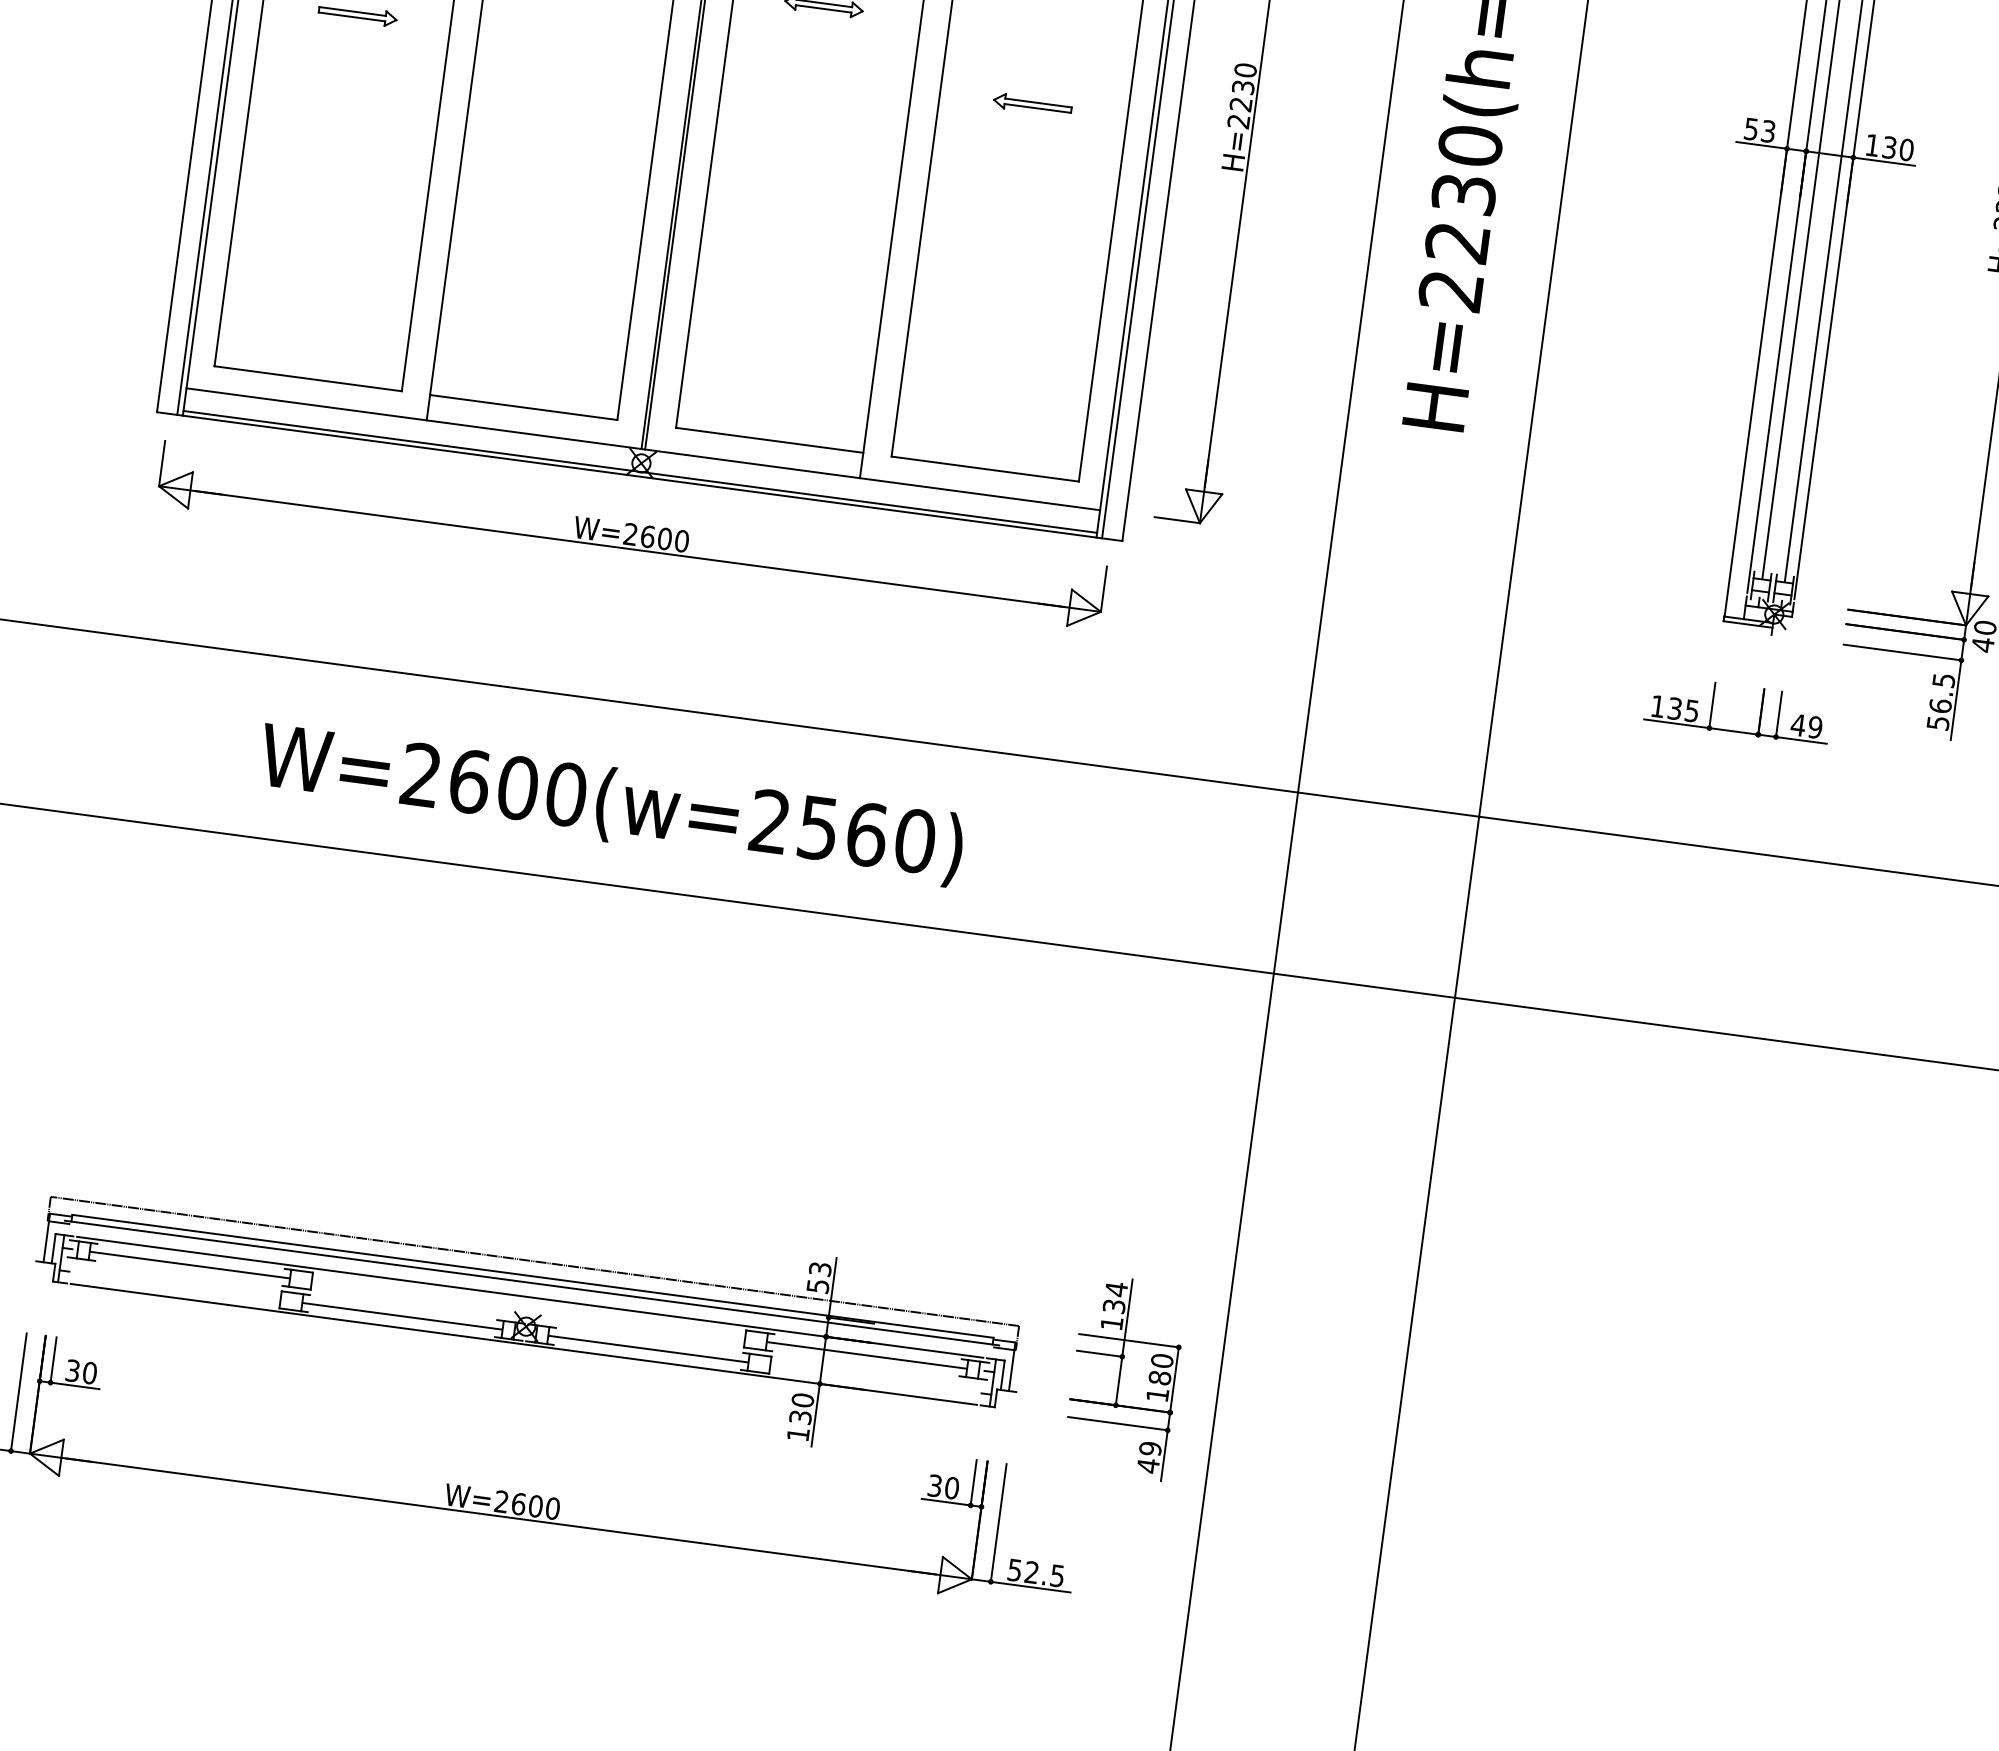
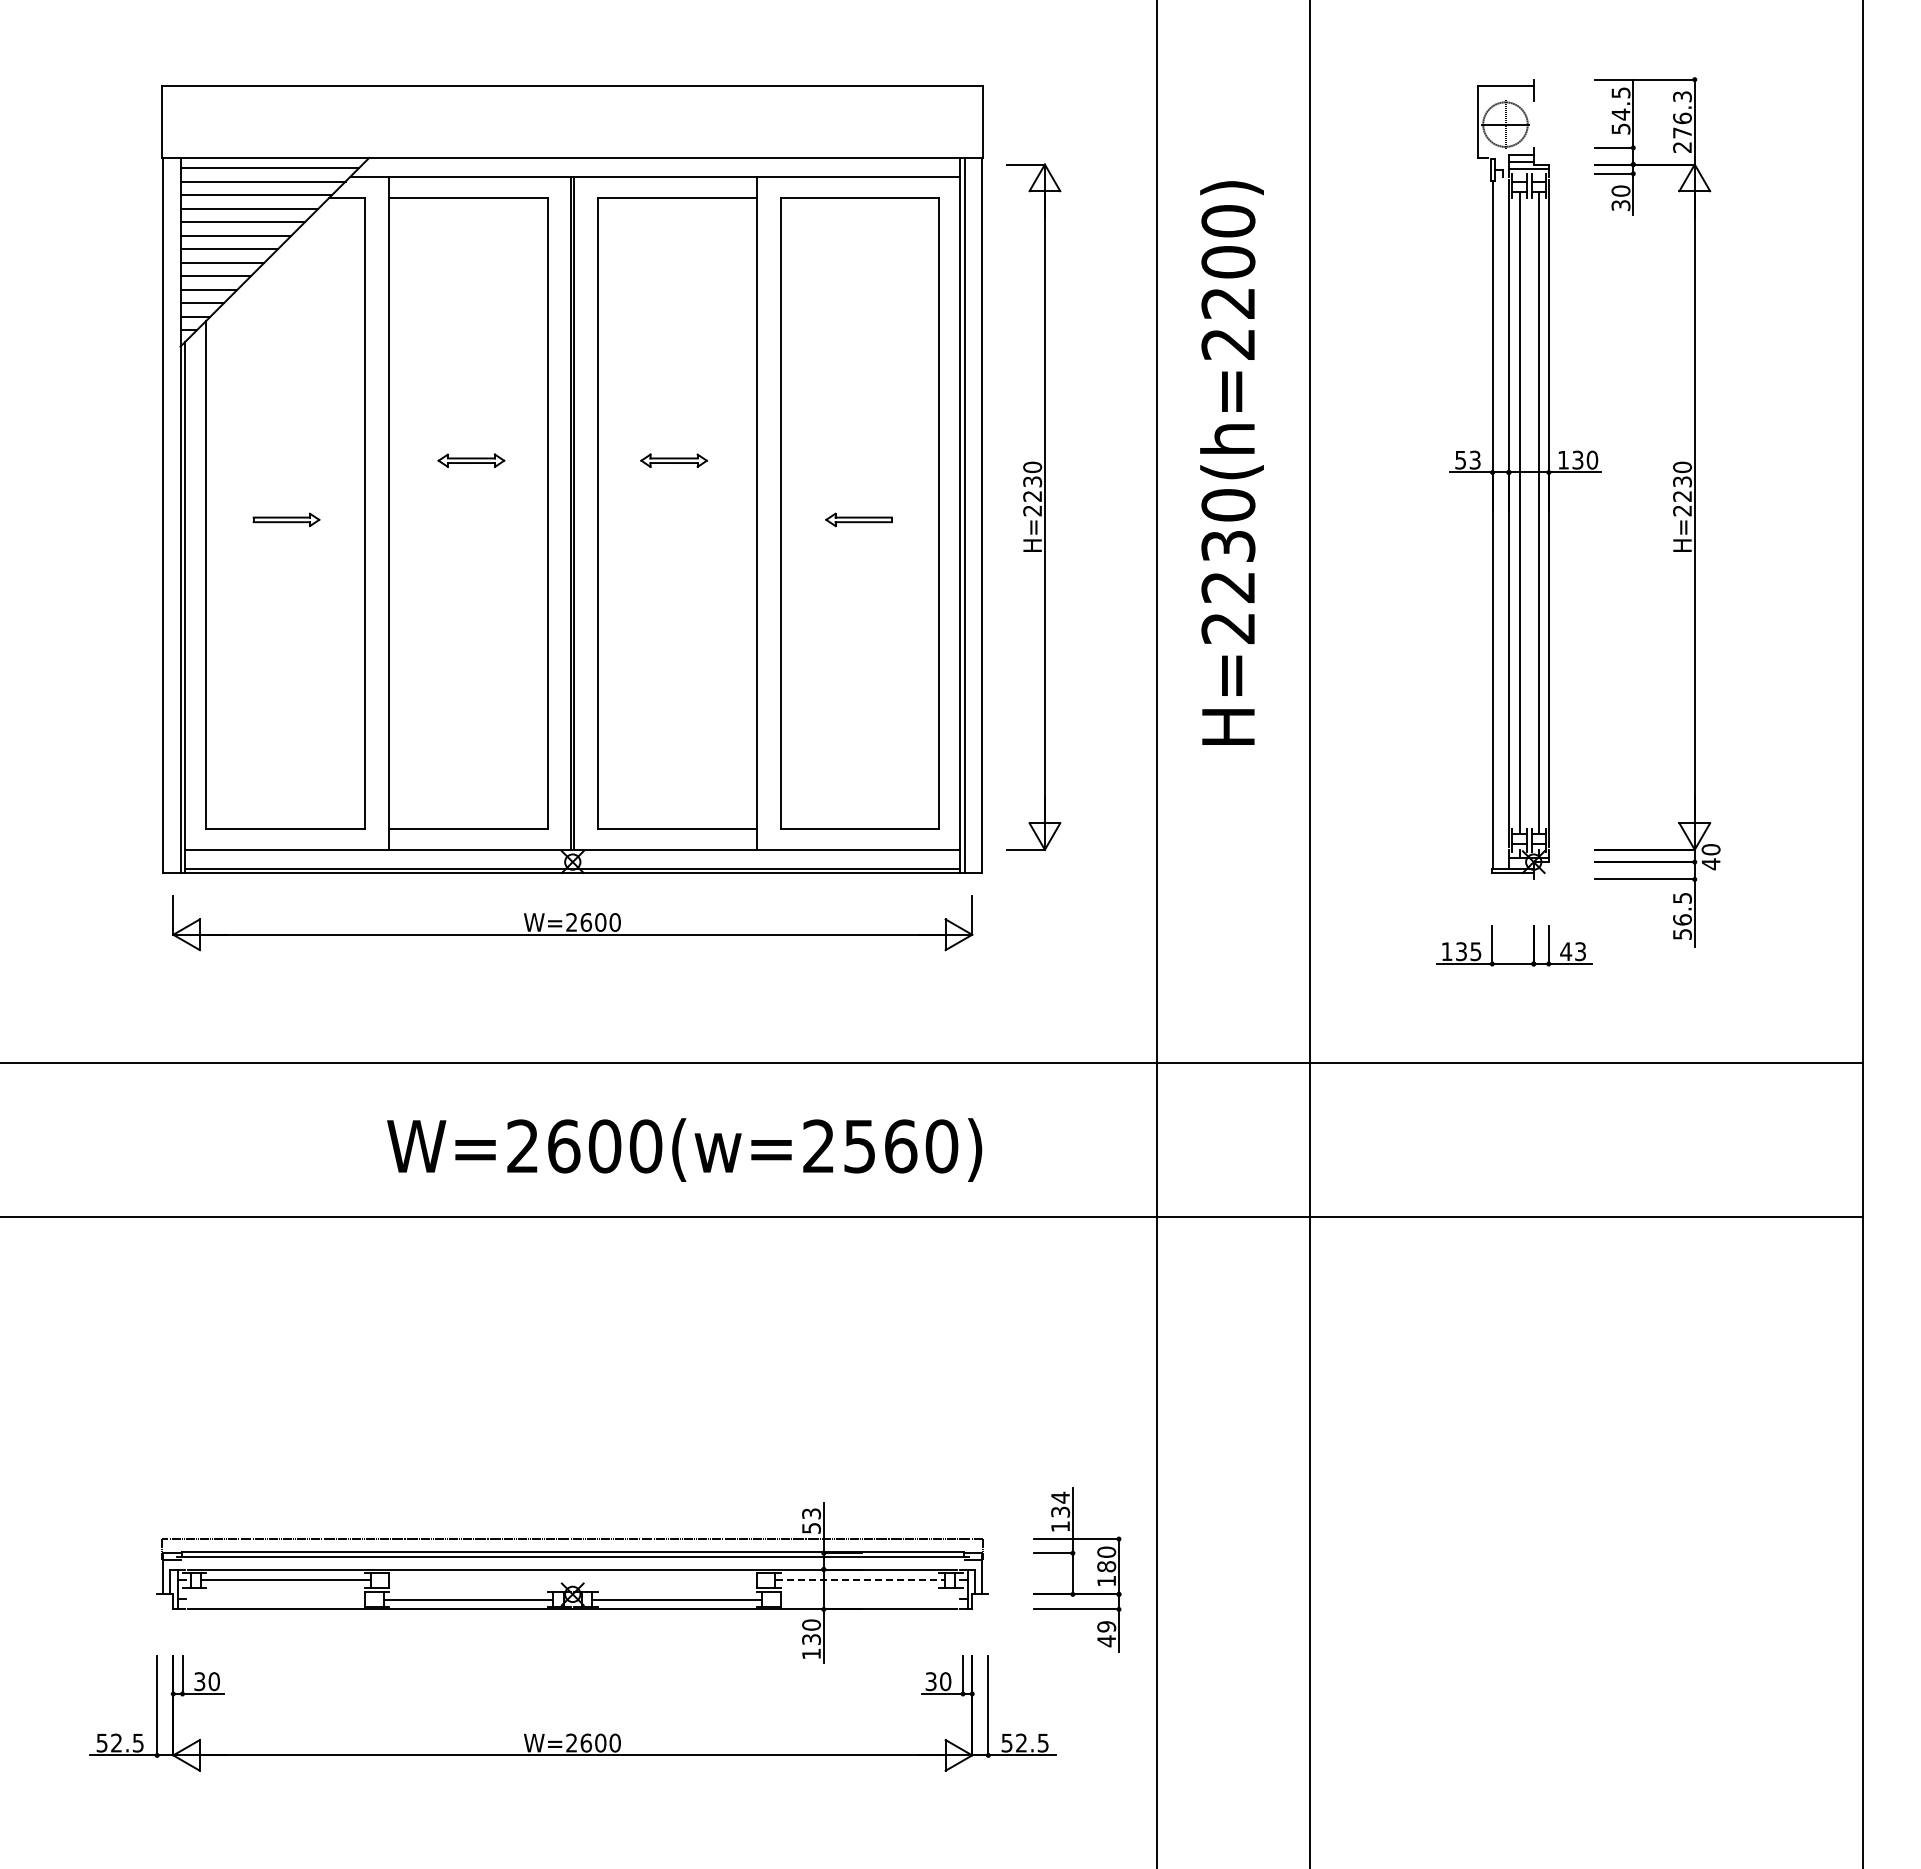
text: (1815, 727) -> (1580, 951), 49 -> 43
text: (611, 804) -> (684, 1149), moved
line: (866, 1355) -> (859, 1580), solid -> dashed

